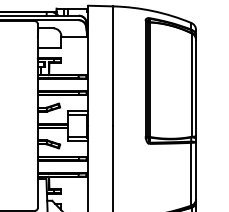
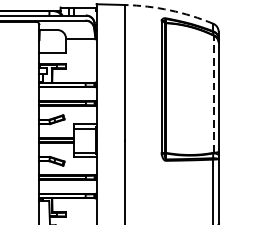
arc: (153, 11) -> (170, 10), solid -> dashed
line: (191, 85) -> (213, 94), solid -> dashed

